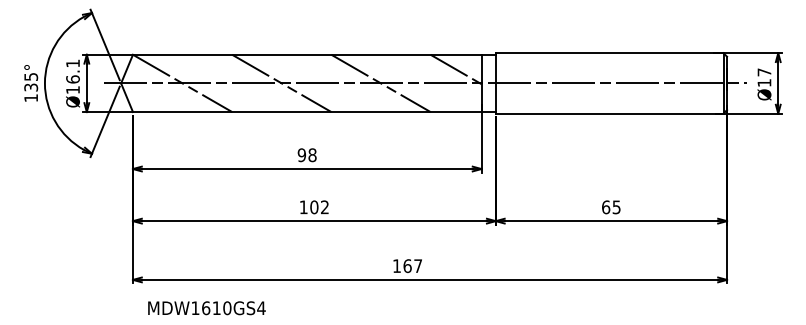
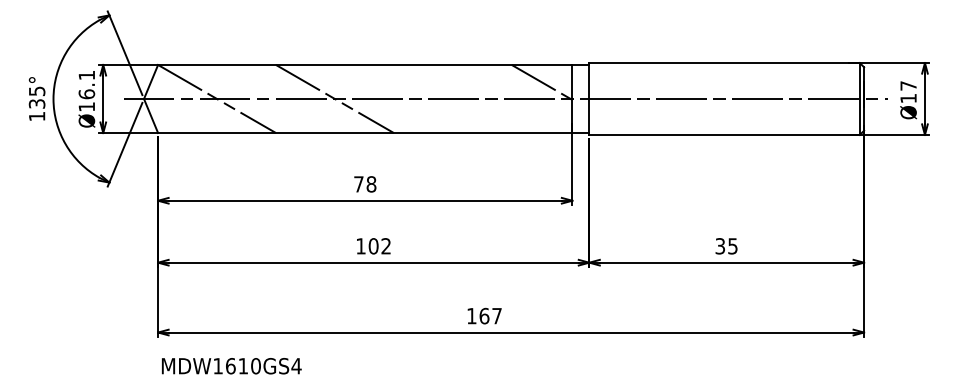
line: (380, 83) -> (452, 99), removed
text: (301, 155) -> (358, 184), 98 -> 78
text: (606, 207) -> (720, 246), 65 -> 35
text: (206, 308) -> (231, 366), moved

